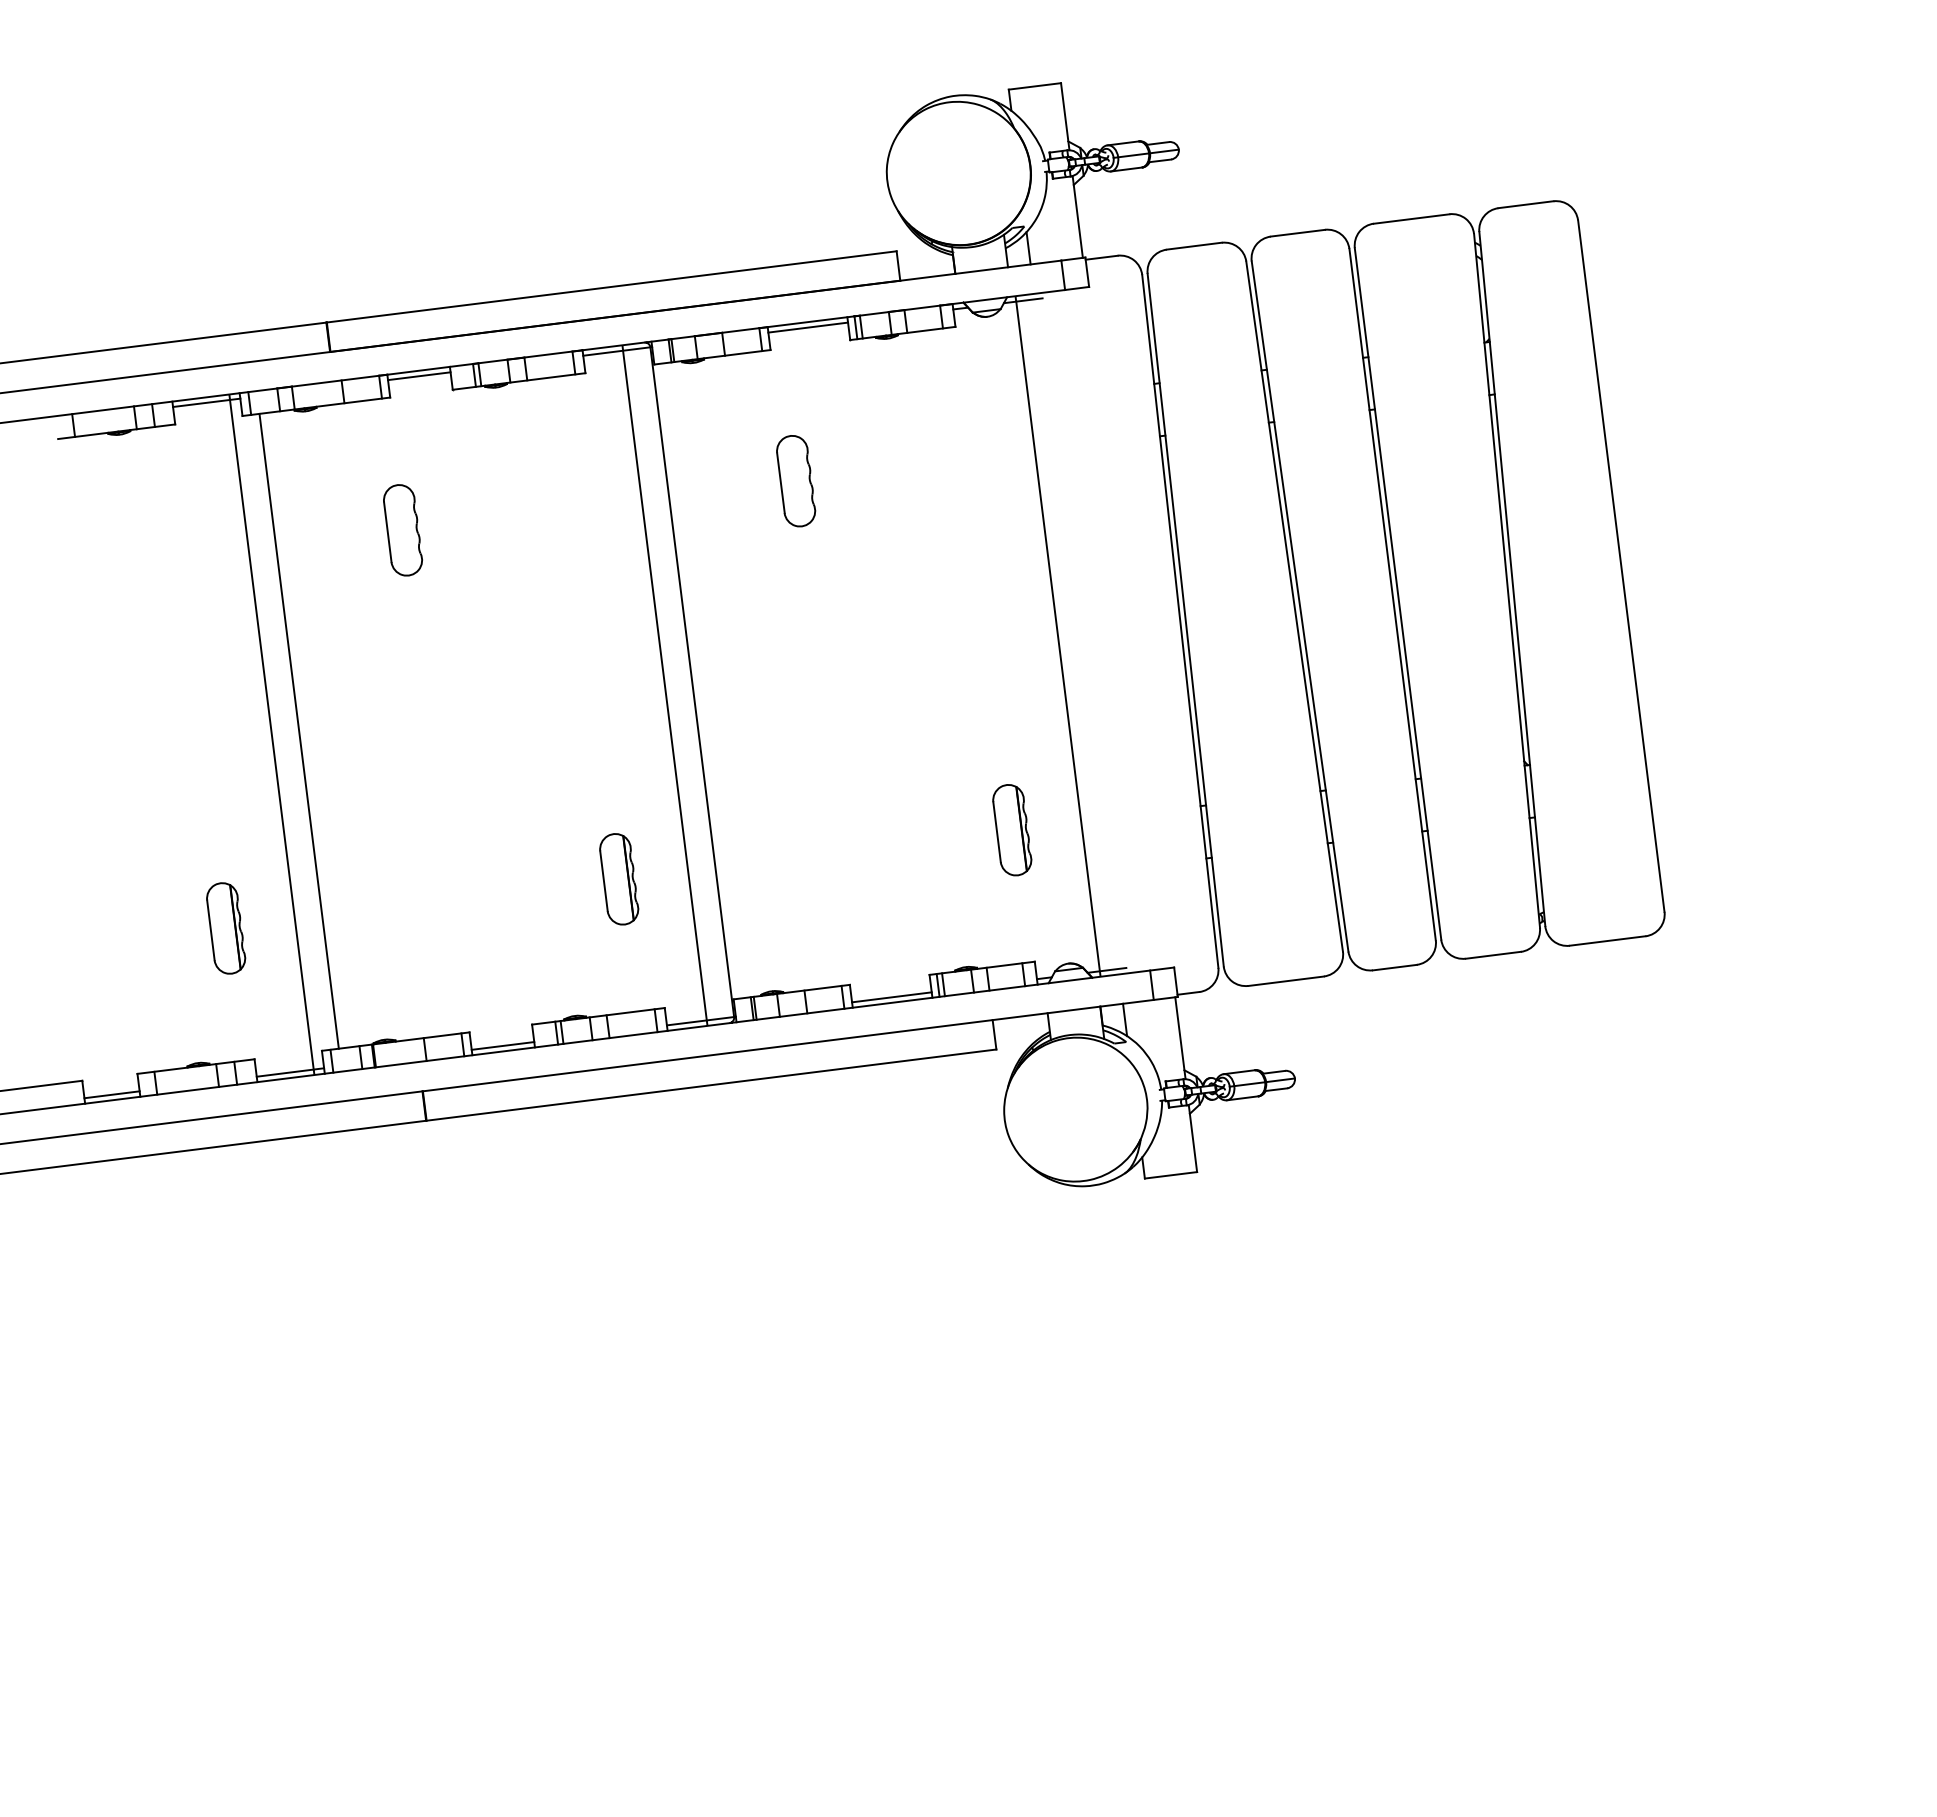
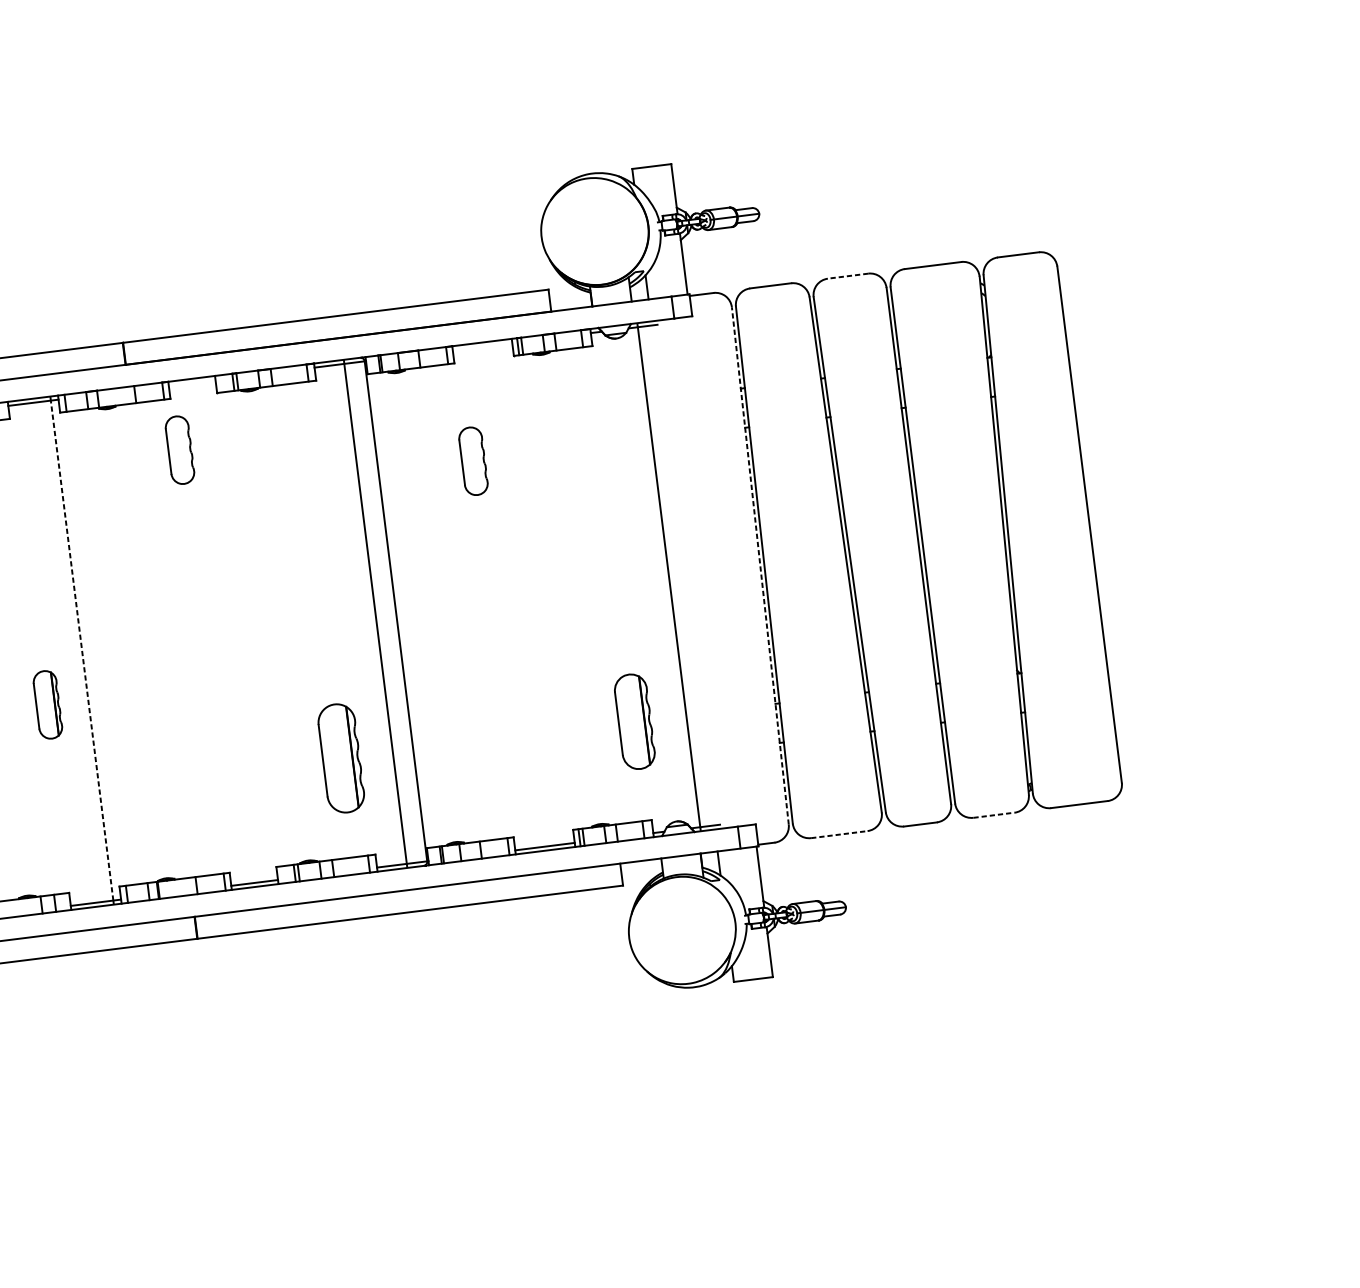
line: (1297, 233) -> (847, 276), solid -> dashed
line: (808, 327) -> (482, 346), removed
line: (419, 376) -> (192, 383), removed
part: (402, 530) -> (179, 450), moved
line: (1180, 620) -> (760, 565), solid -> dashed
line: (298, 730) -> (101, 647), removed
line: (271, 734) -> (81, 650), solid -> dashed
part: (1012, 830) -> (635, 722), size x1.4
part: (619, 879) -> (341, 758), size x1.6
part: (226, 928) -> (48, 704), moved
line: (1493, 955) -> (994, 815), solid -> dashed
line: (1286, 981) -> (839, 834), solid -> dashed

